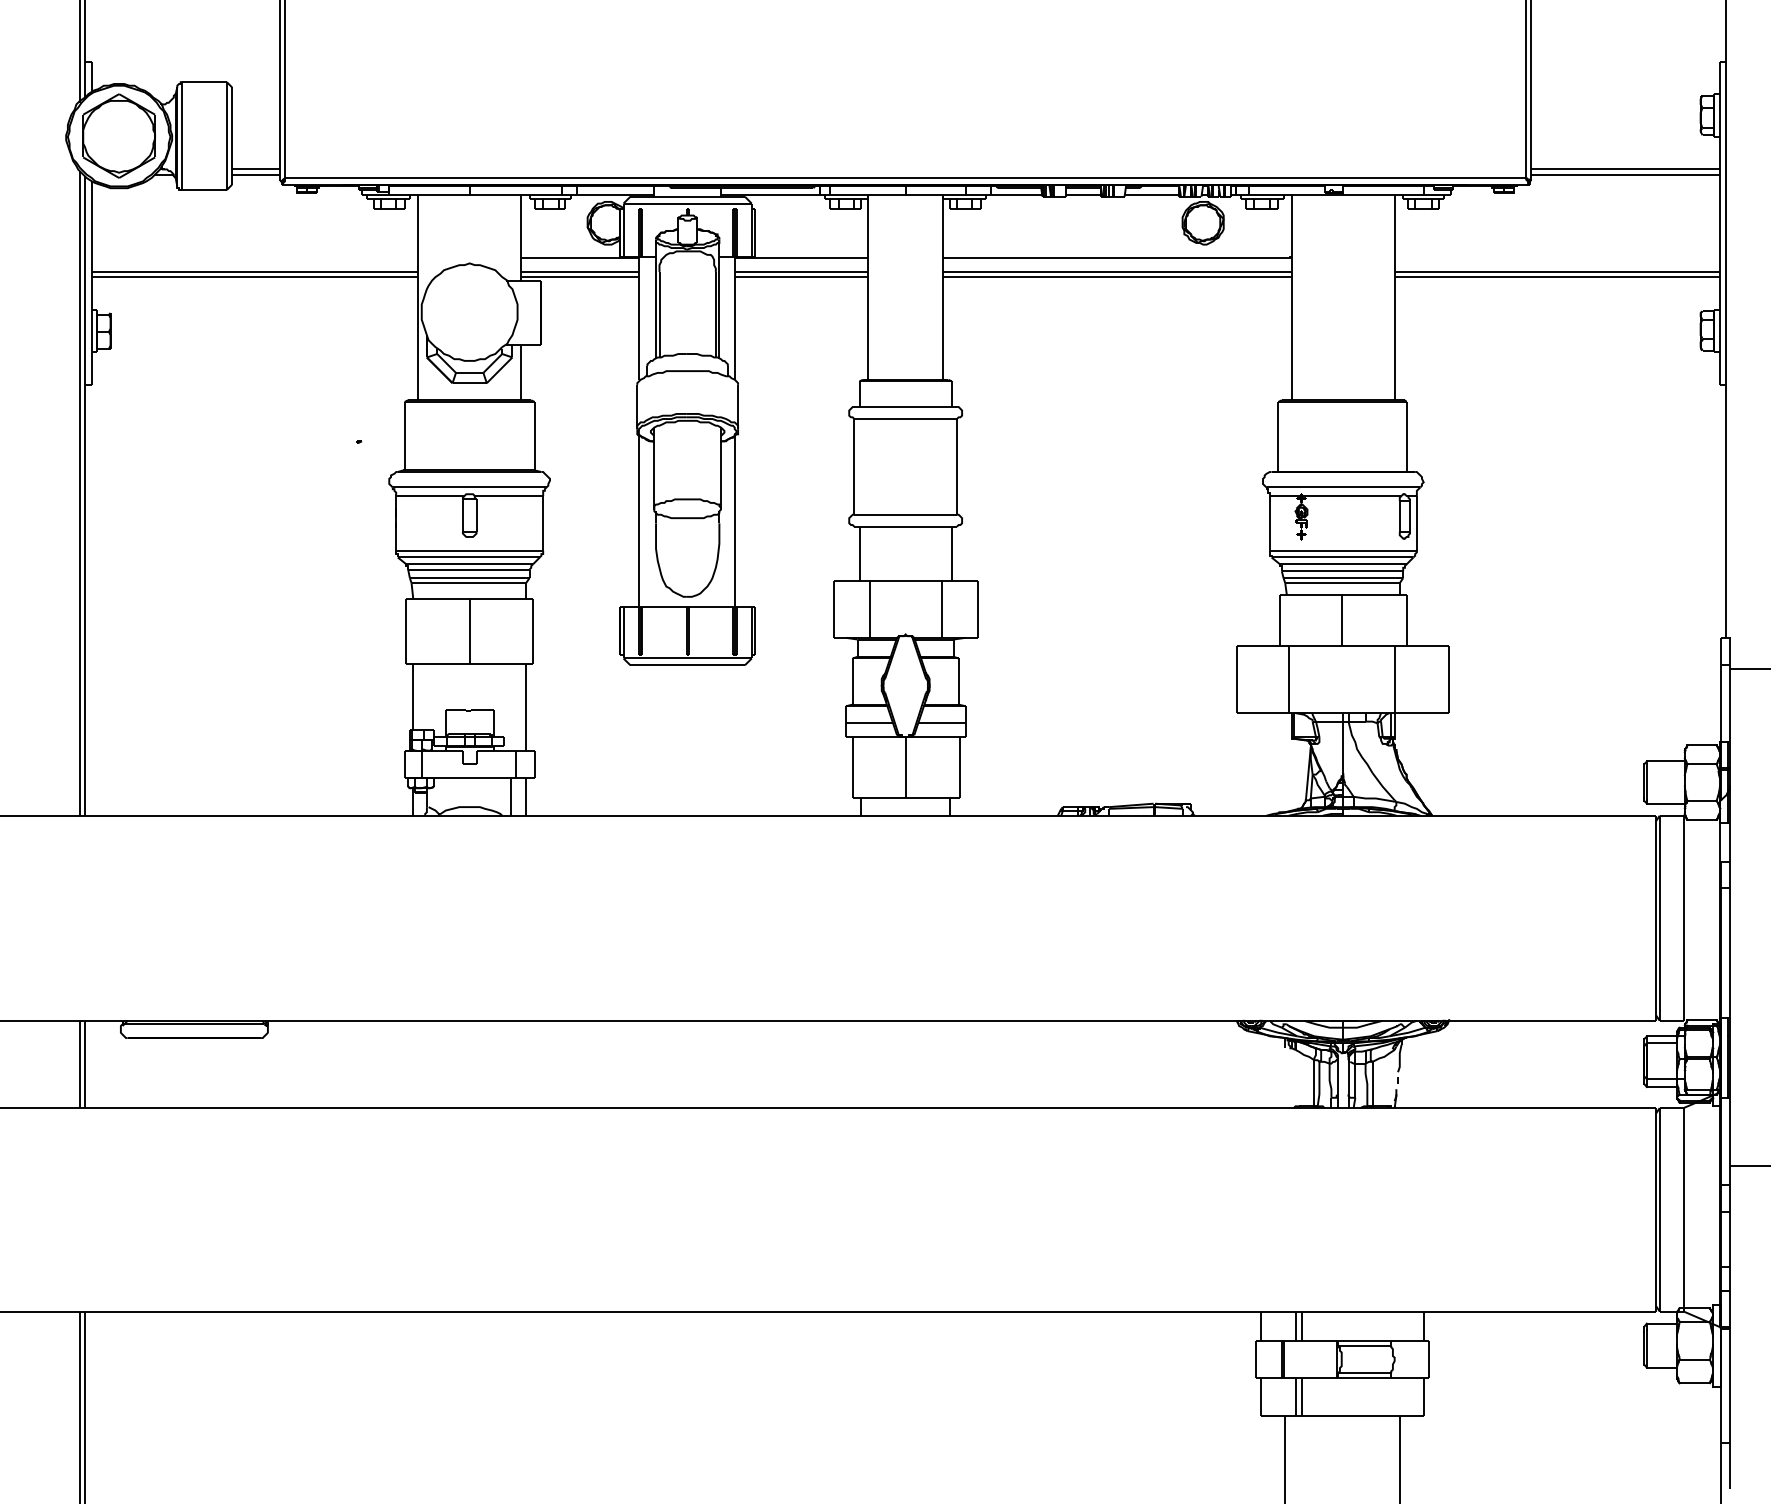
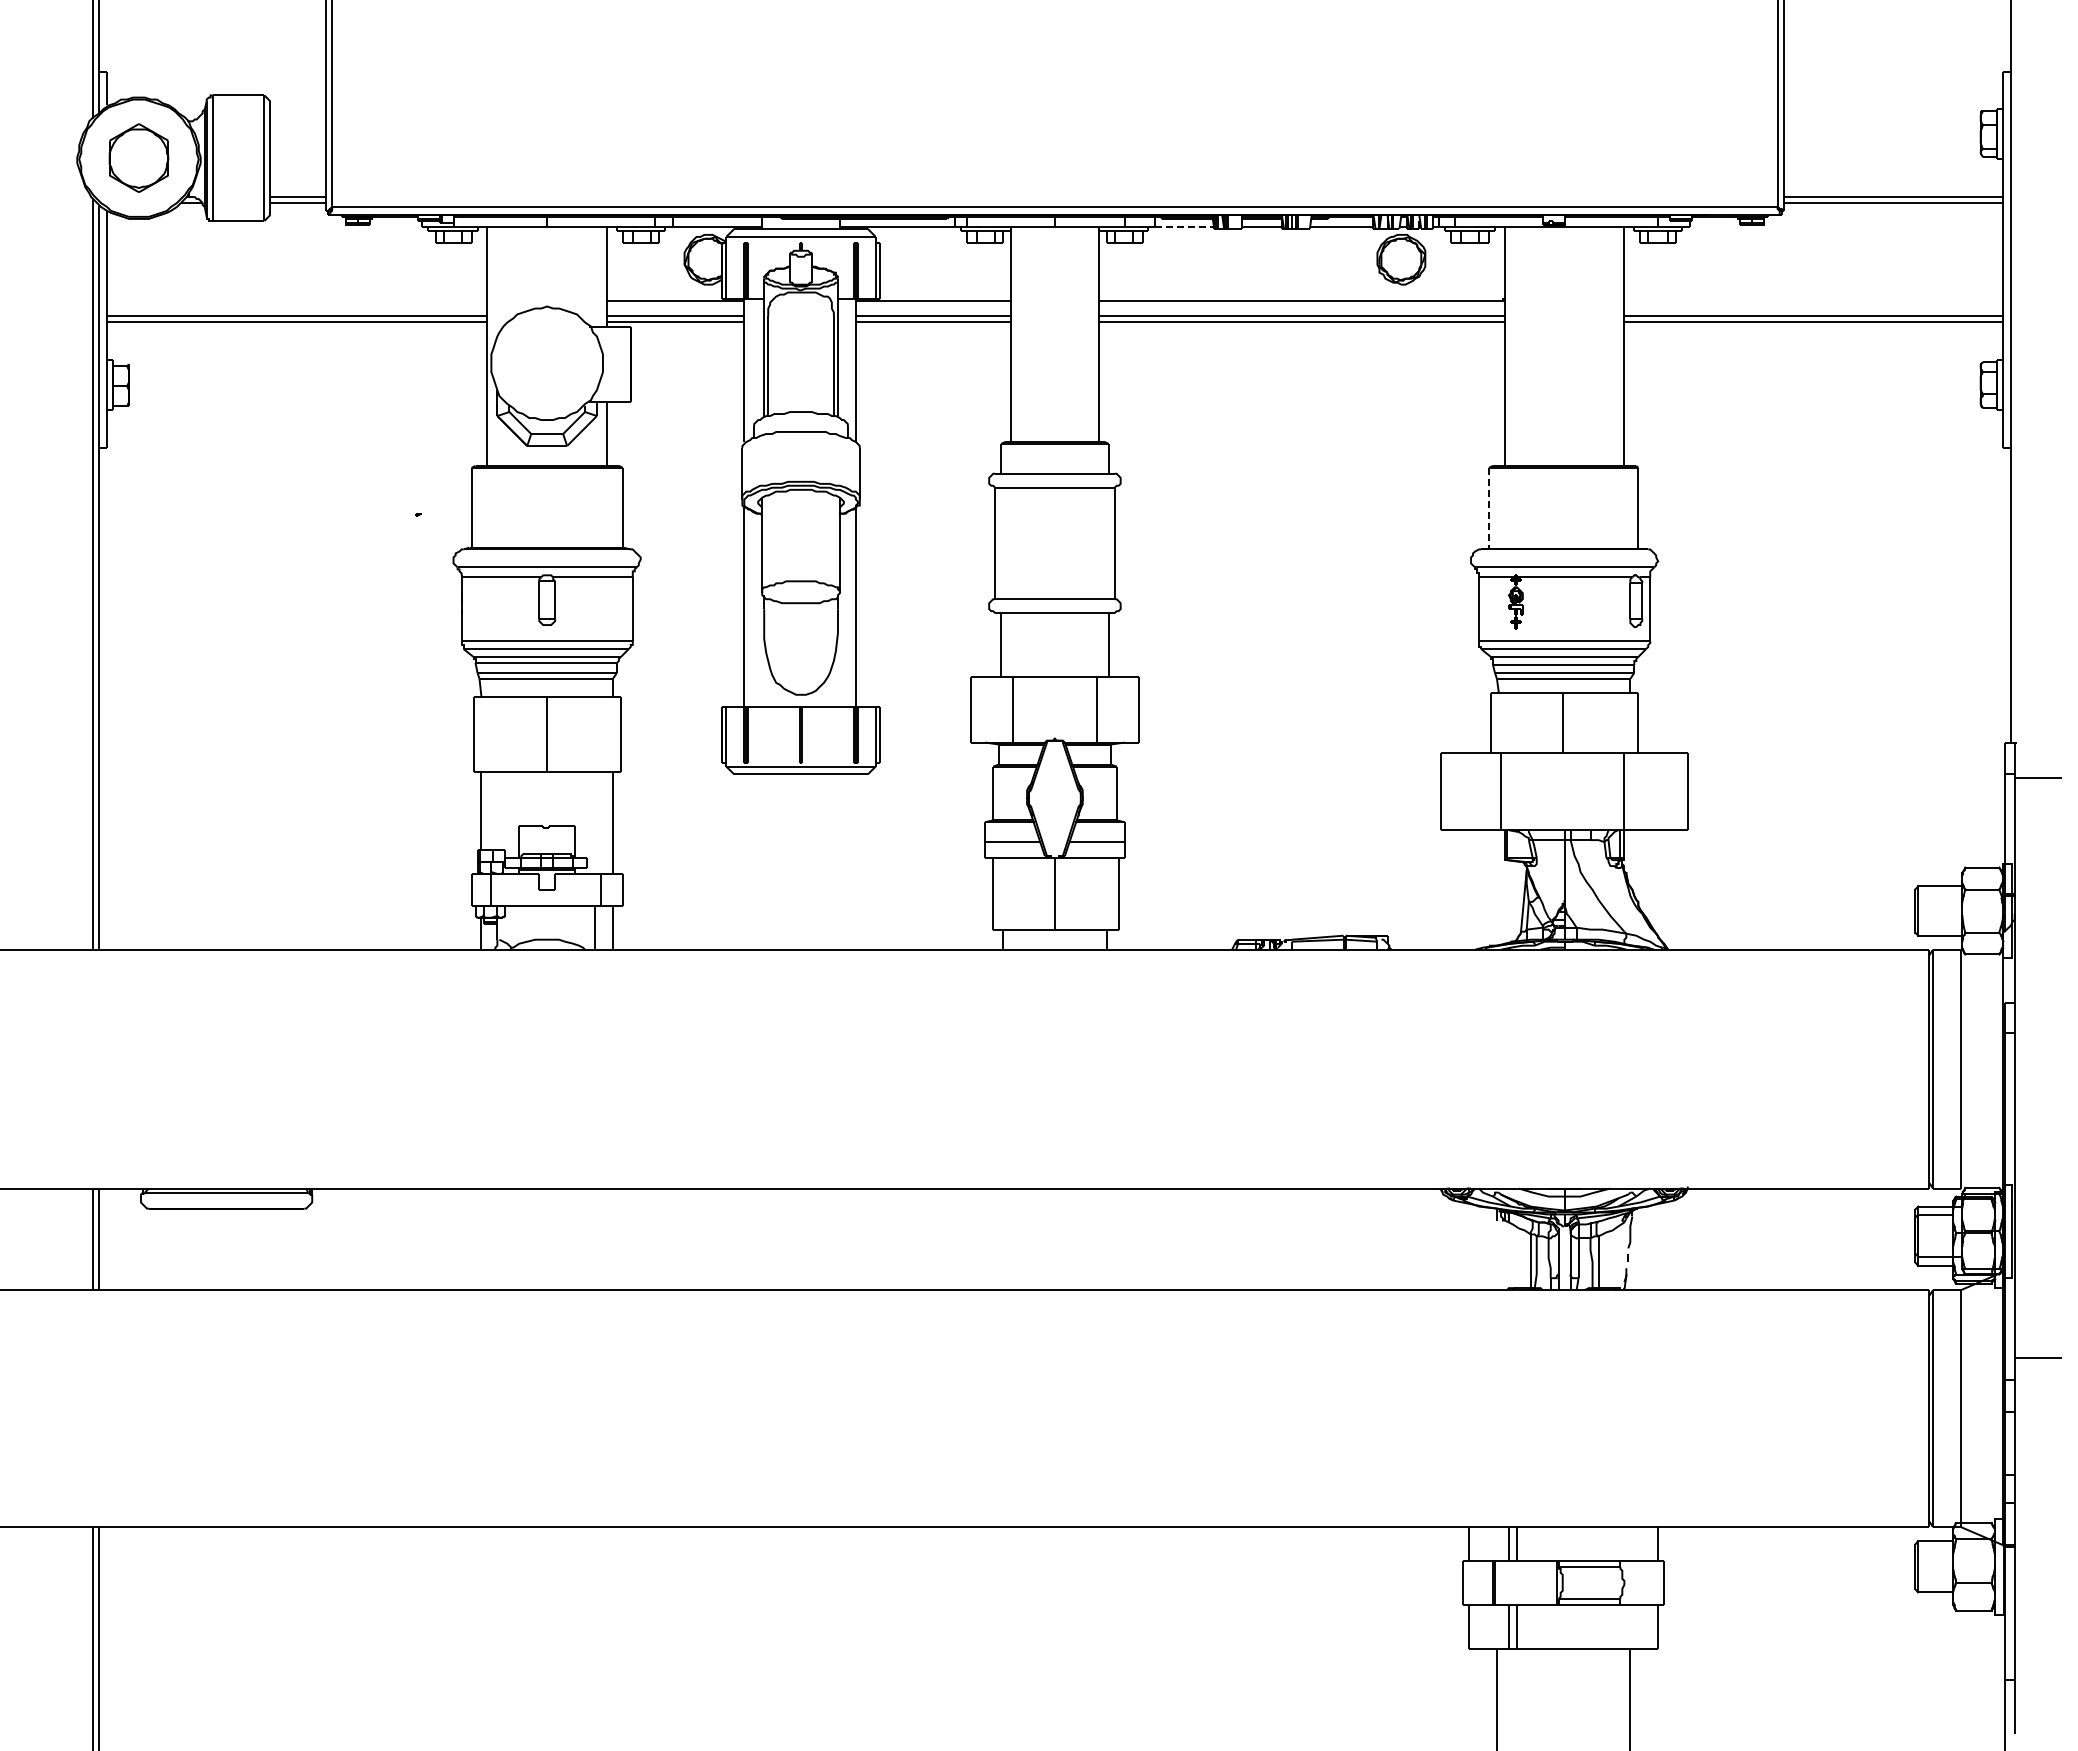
part: (118, 135) -> (138, 157), size x0.7
line: (1016, 194) -> (1184, 226), solid -> dashed
line: (1277, 436) -> (1488, 508), solid -> dashed

